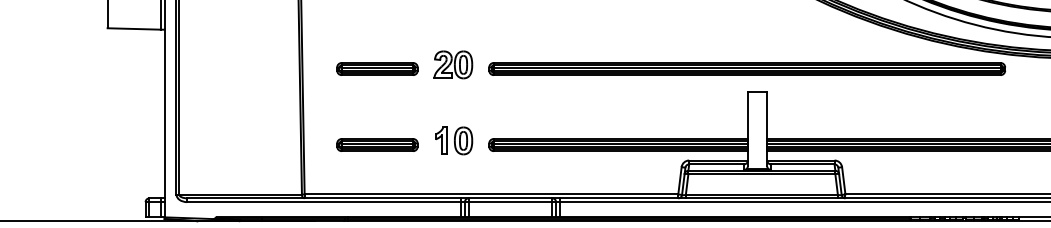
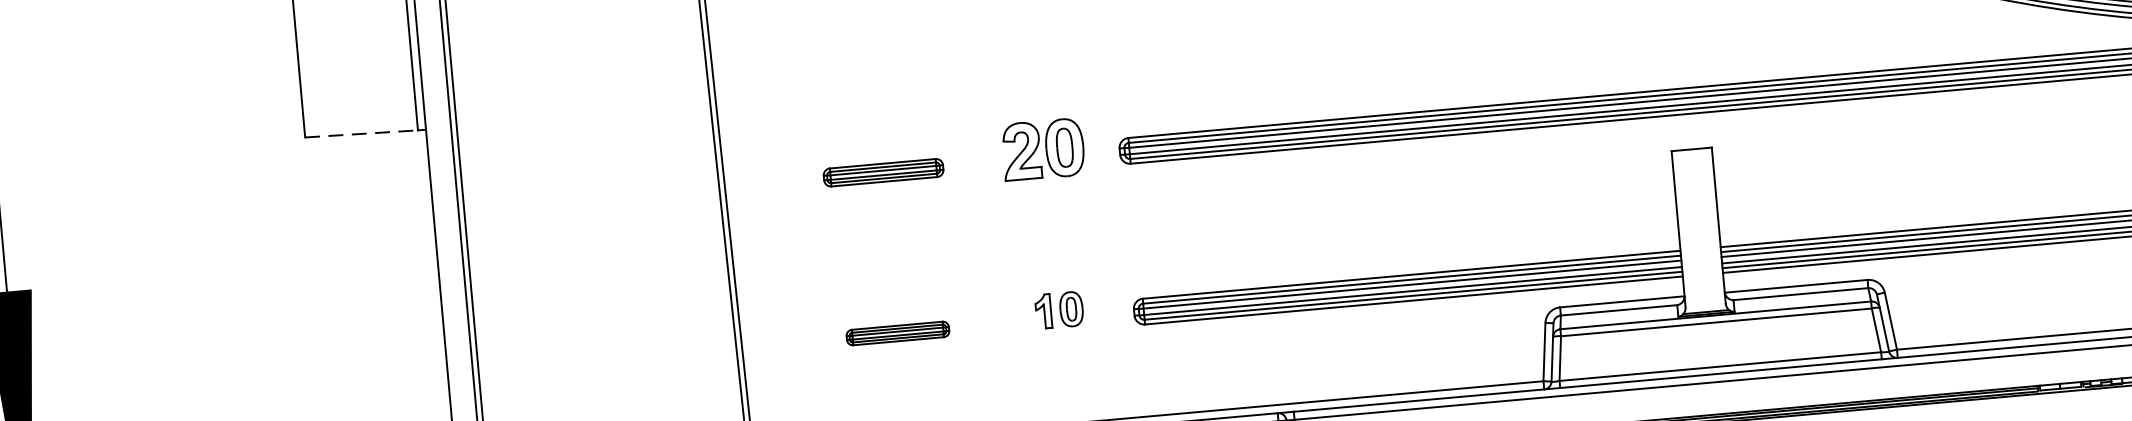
line: (134, 28) -> (362, 132), solid -> dashed
part: (377, 68) -> (883, 171), size x0.7
part: (454, 140) -> (1059, 309), size x0.6
part: (377, 144) -> (897, 332), size x0.6

